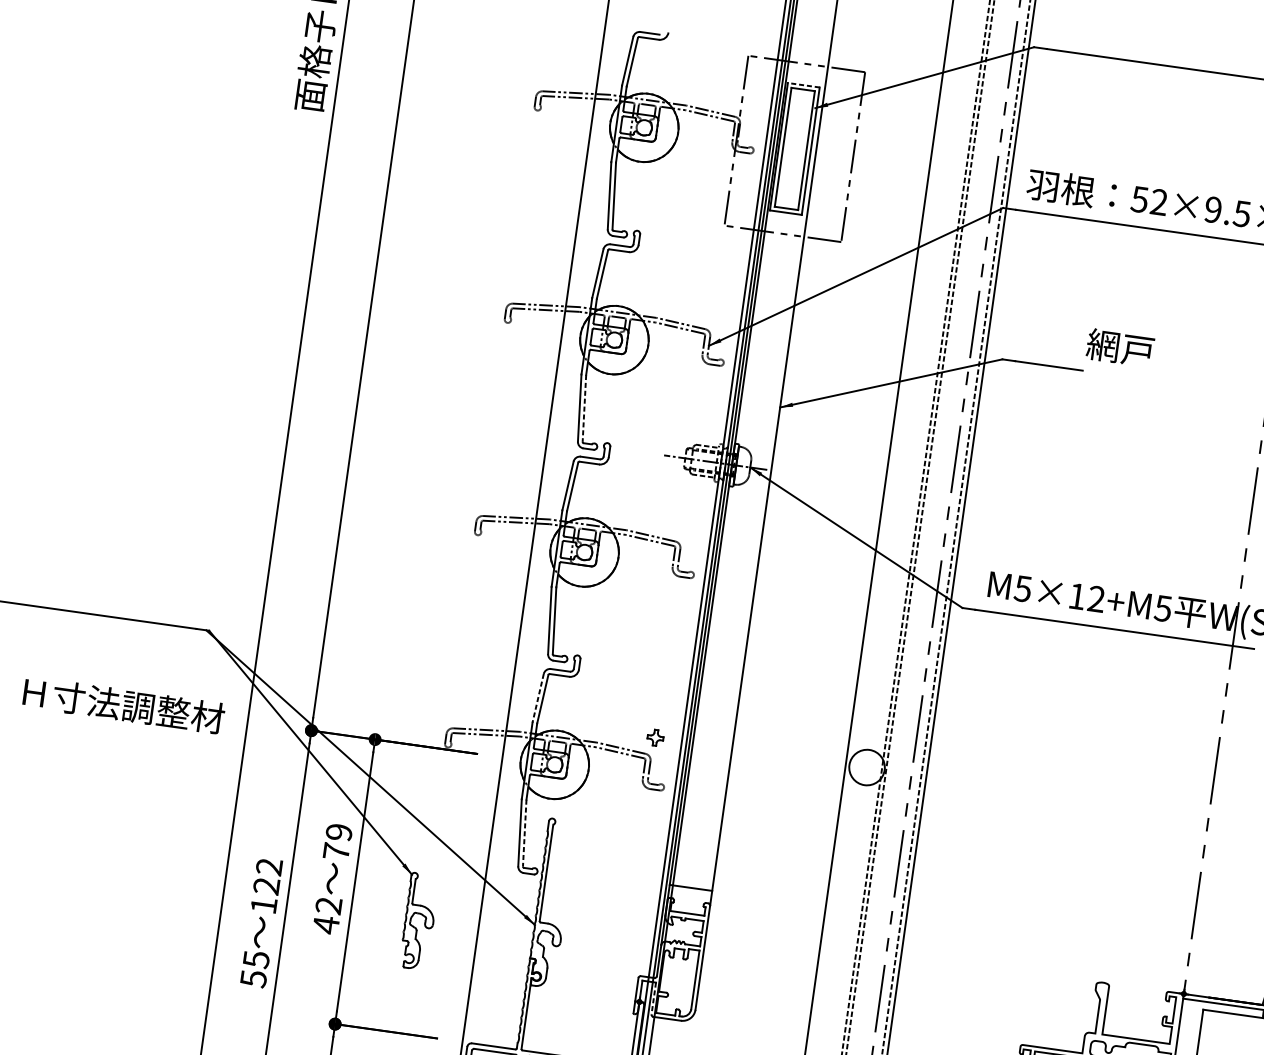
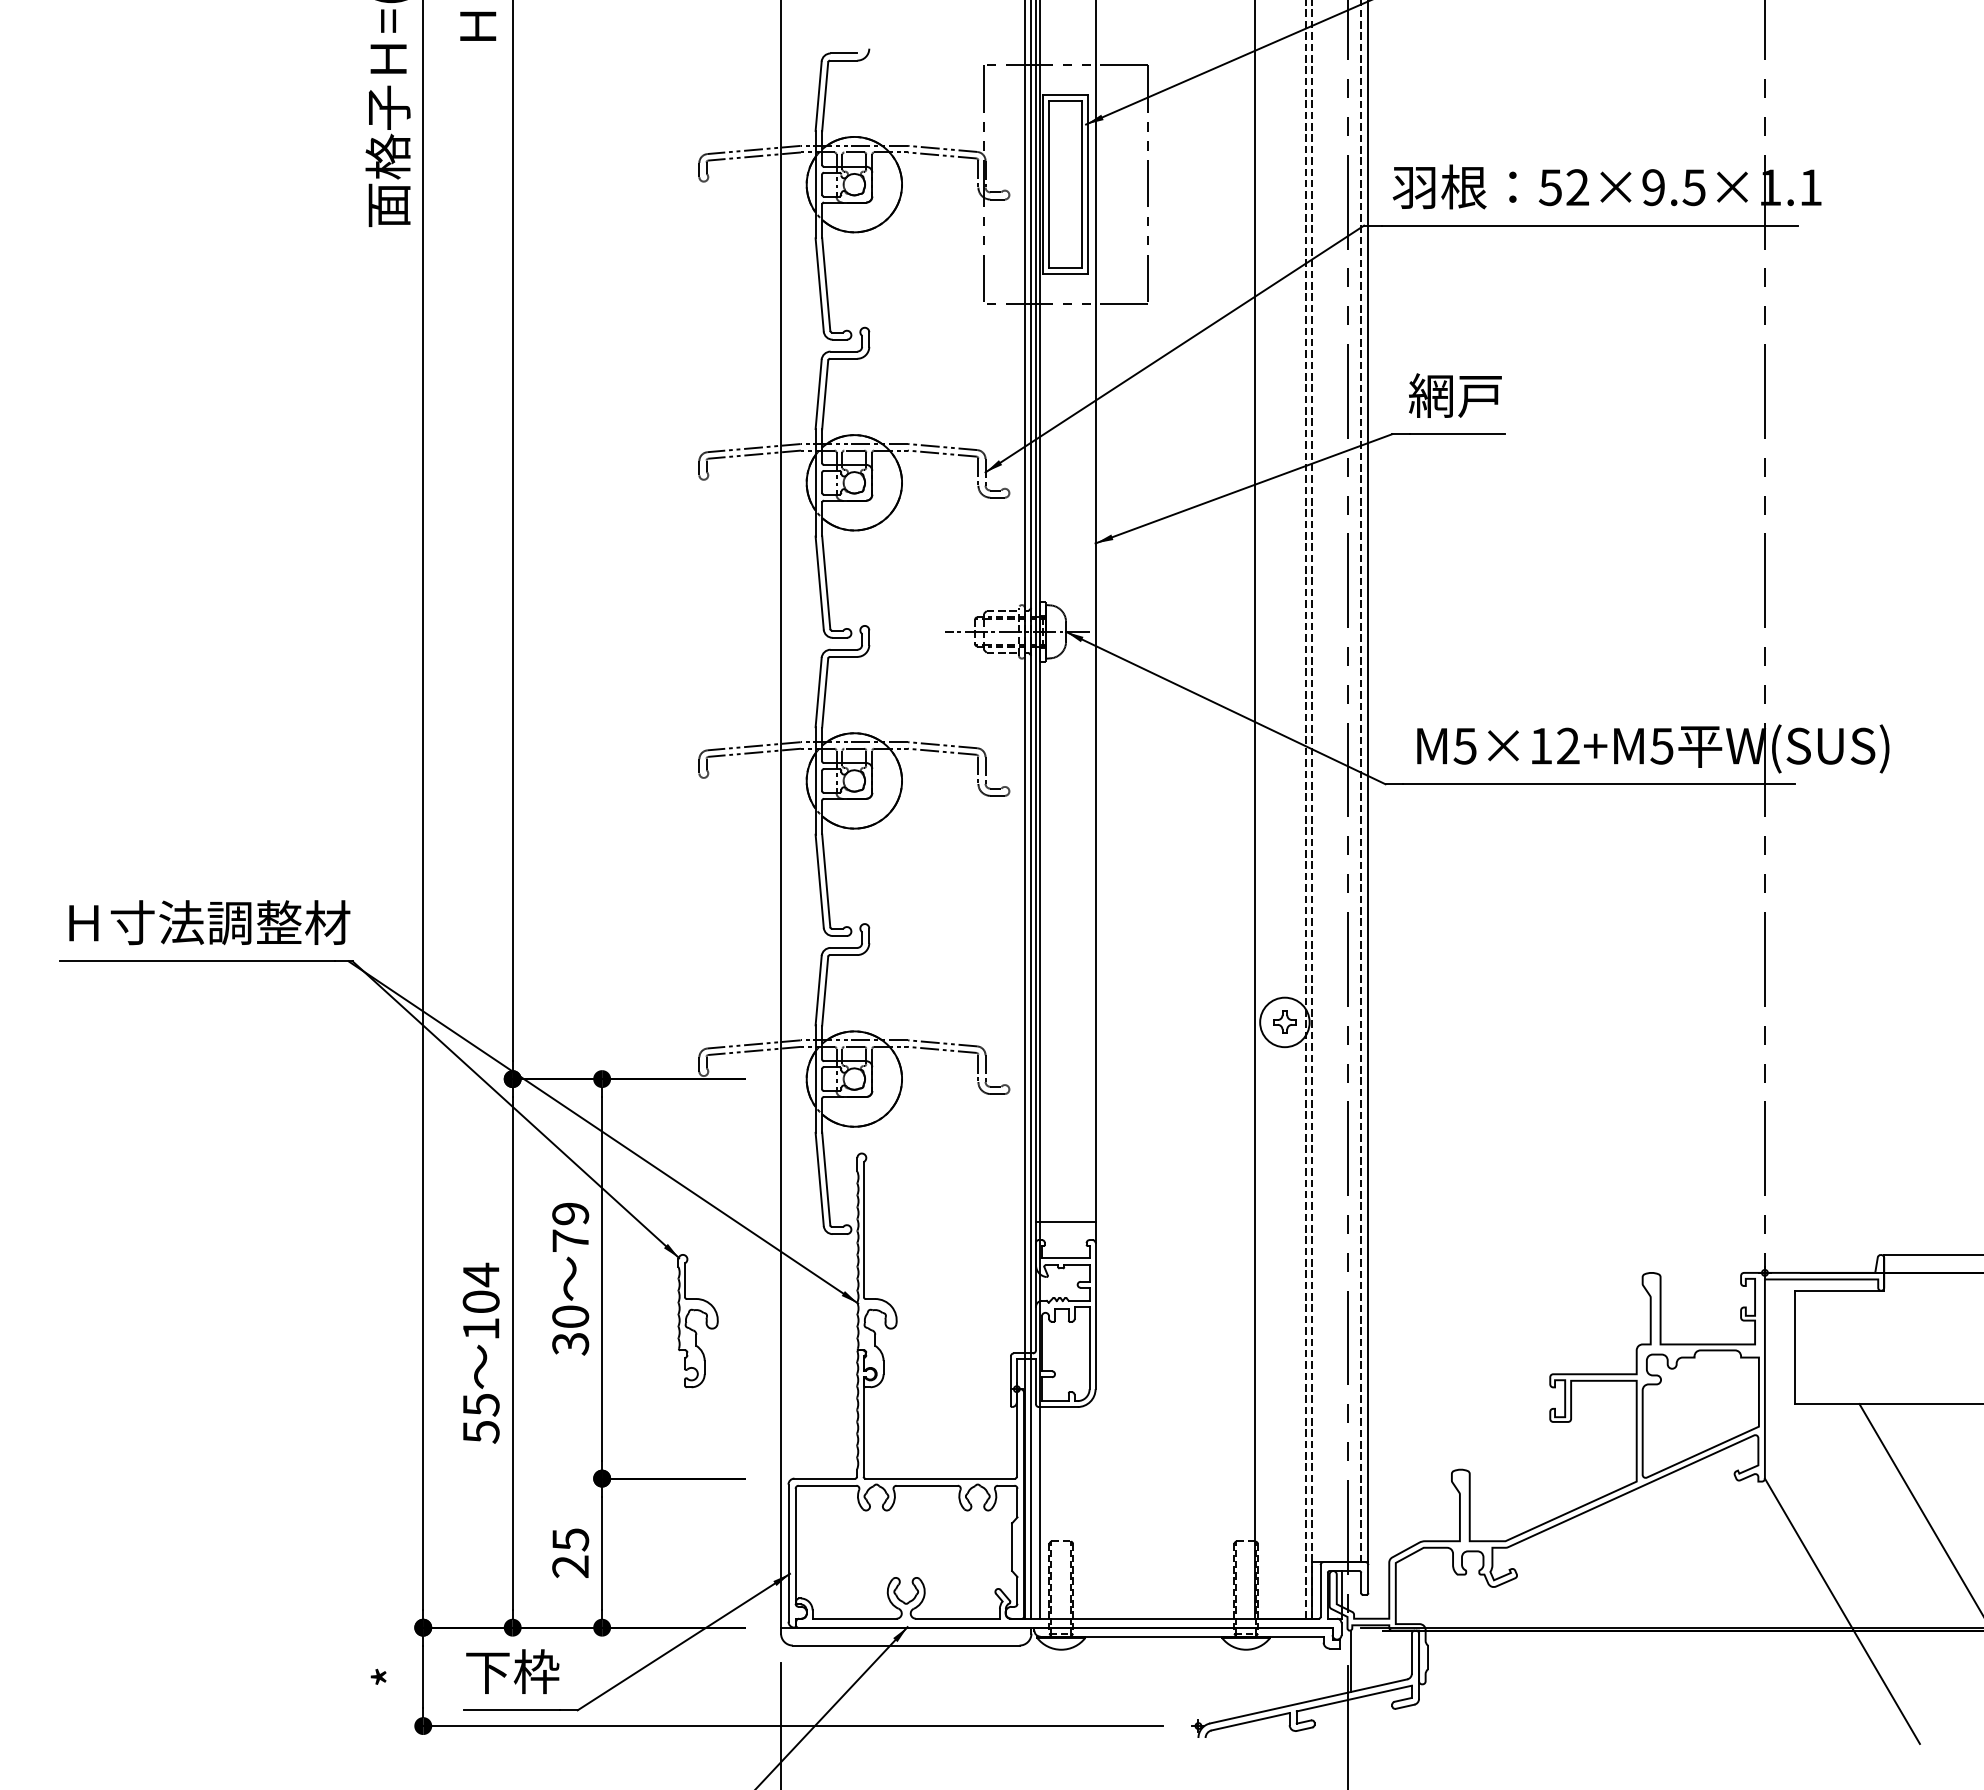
line: (803, 85) -> (1065, 95), dashed -> solid
text: (1120, 347) -> (1455, 395), moved
line: (584, 408) -> (826, 582), dashed -> solid
line: (538, 698) -> (818, 990), dashed -> solid
text: (123, 705) -> (209, 922), moved
part: (655, 737) -> (1284, 1021), moved
line: (524, 832) -> (826, 1178), dashed -> solid
text: (267, 875) -> (480, 1287), 122 -> 104
text: (327, 915) -> (570, 1330), 42 -> 30
line: (653, 999) -> (1035, 1382), dashed -> solid

